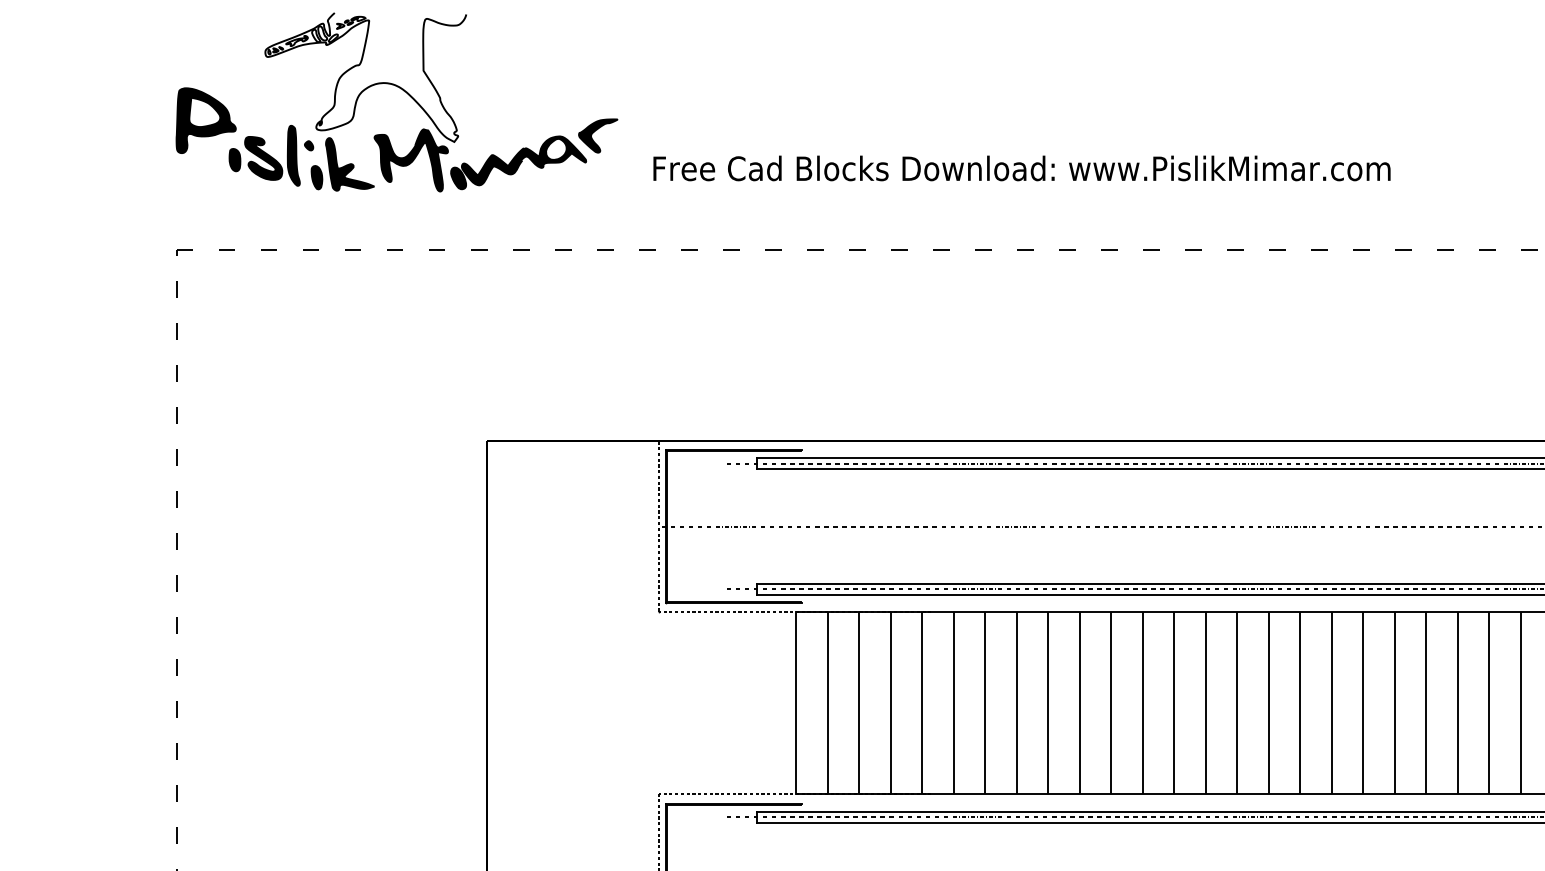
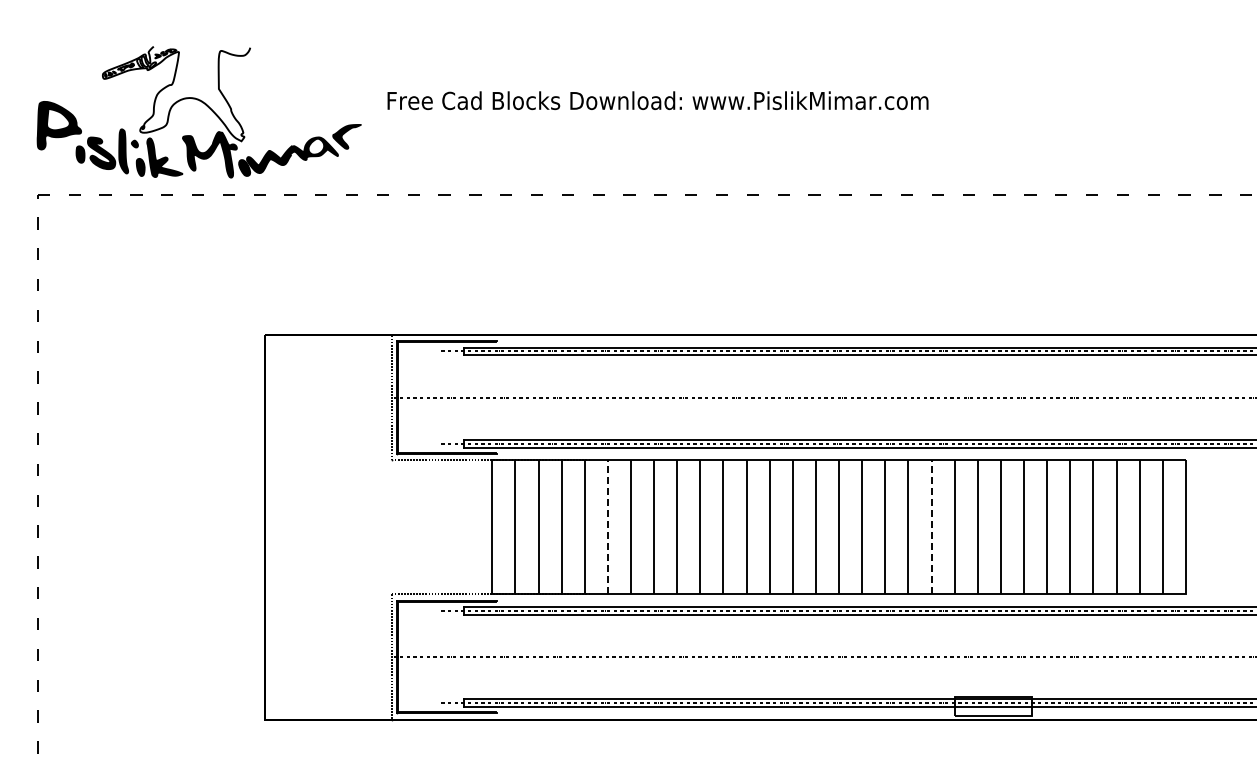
part: (401, 90) -> (202, 103), moved
text: (1021, 168) -> (657, 100), moved
line: (953, 703) -> (607, 527), solid -> dashed
line: (1394, 703) -> (931, 527), solid -> dashed

